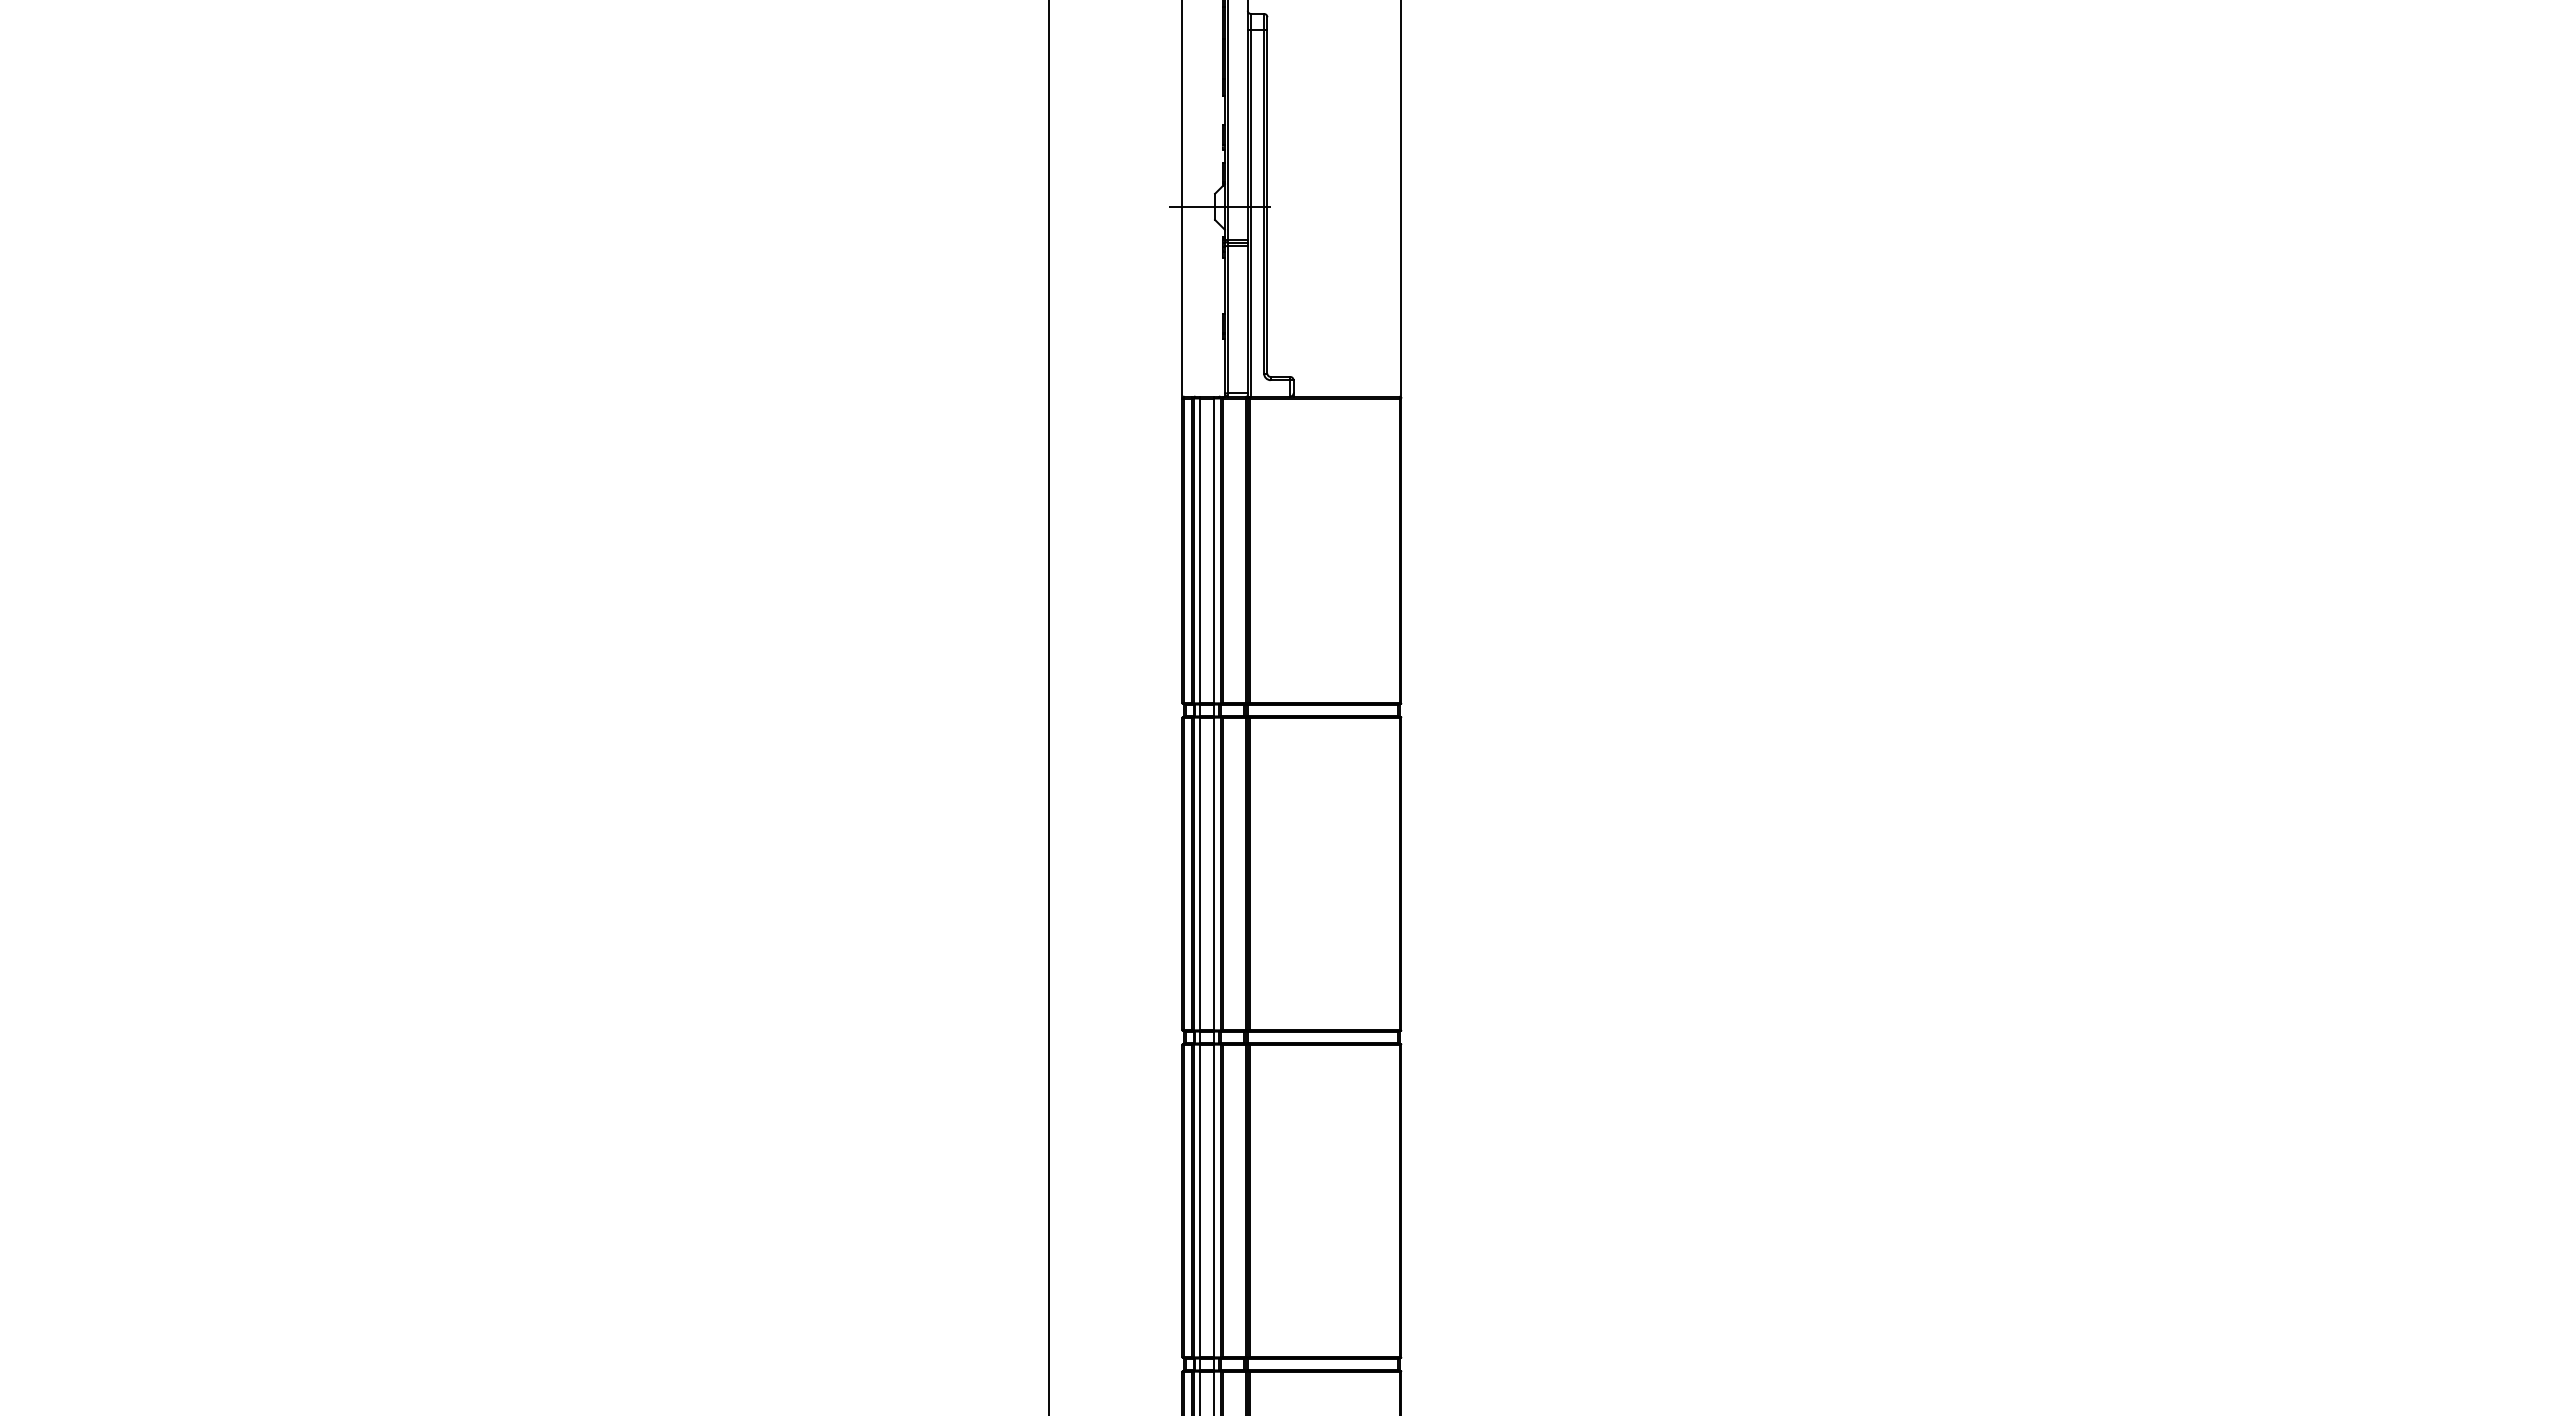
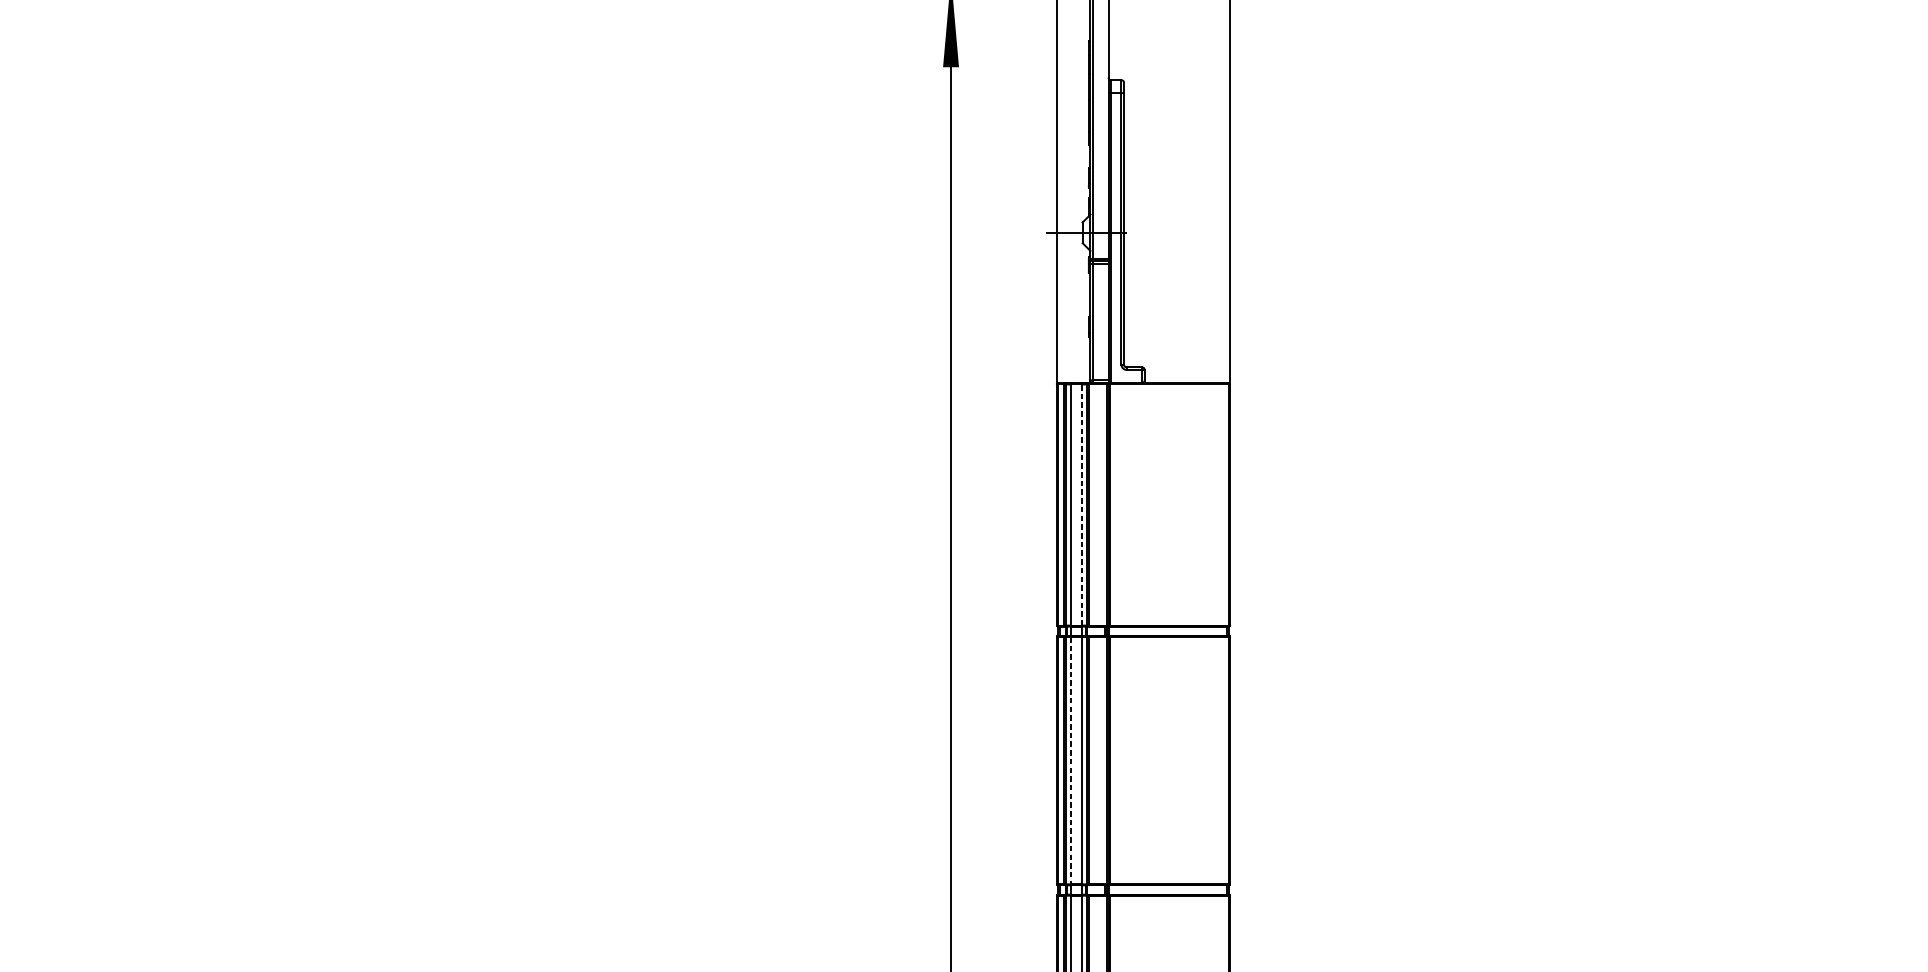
line: (1214, 550) -> (1082, 504), solid -> dashed
line: (1200, 874) -> (1071, 761), solid -> dashed

